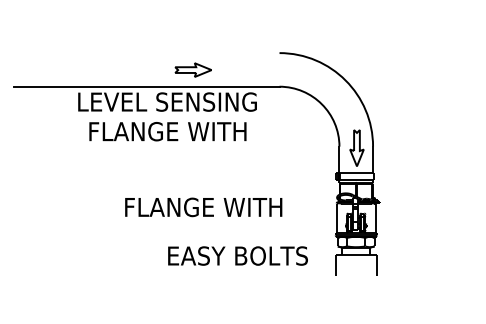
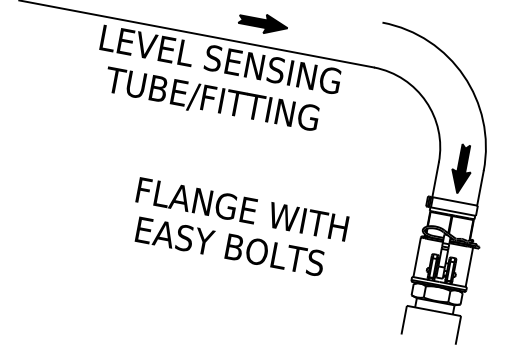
fill: (193, 70) -> (263, 24), added
text: (166, 132) -> (211, 100), FLANGE WITH -> TUBE/FITTING
fill: (356, 148) -> (461, 169), added
text: (237, 255) -> (229, 245), moved

